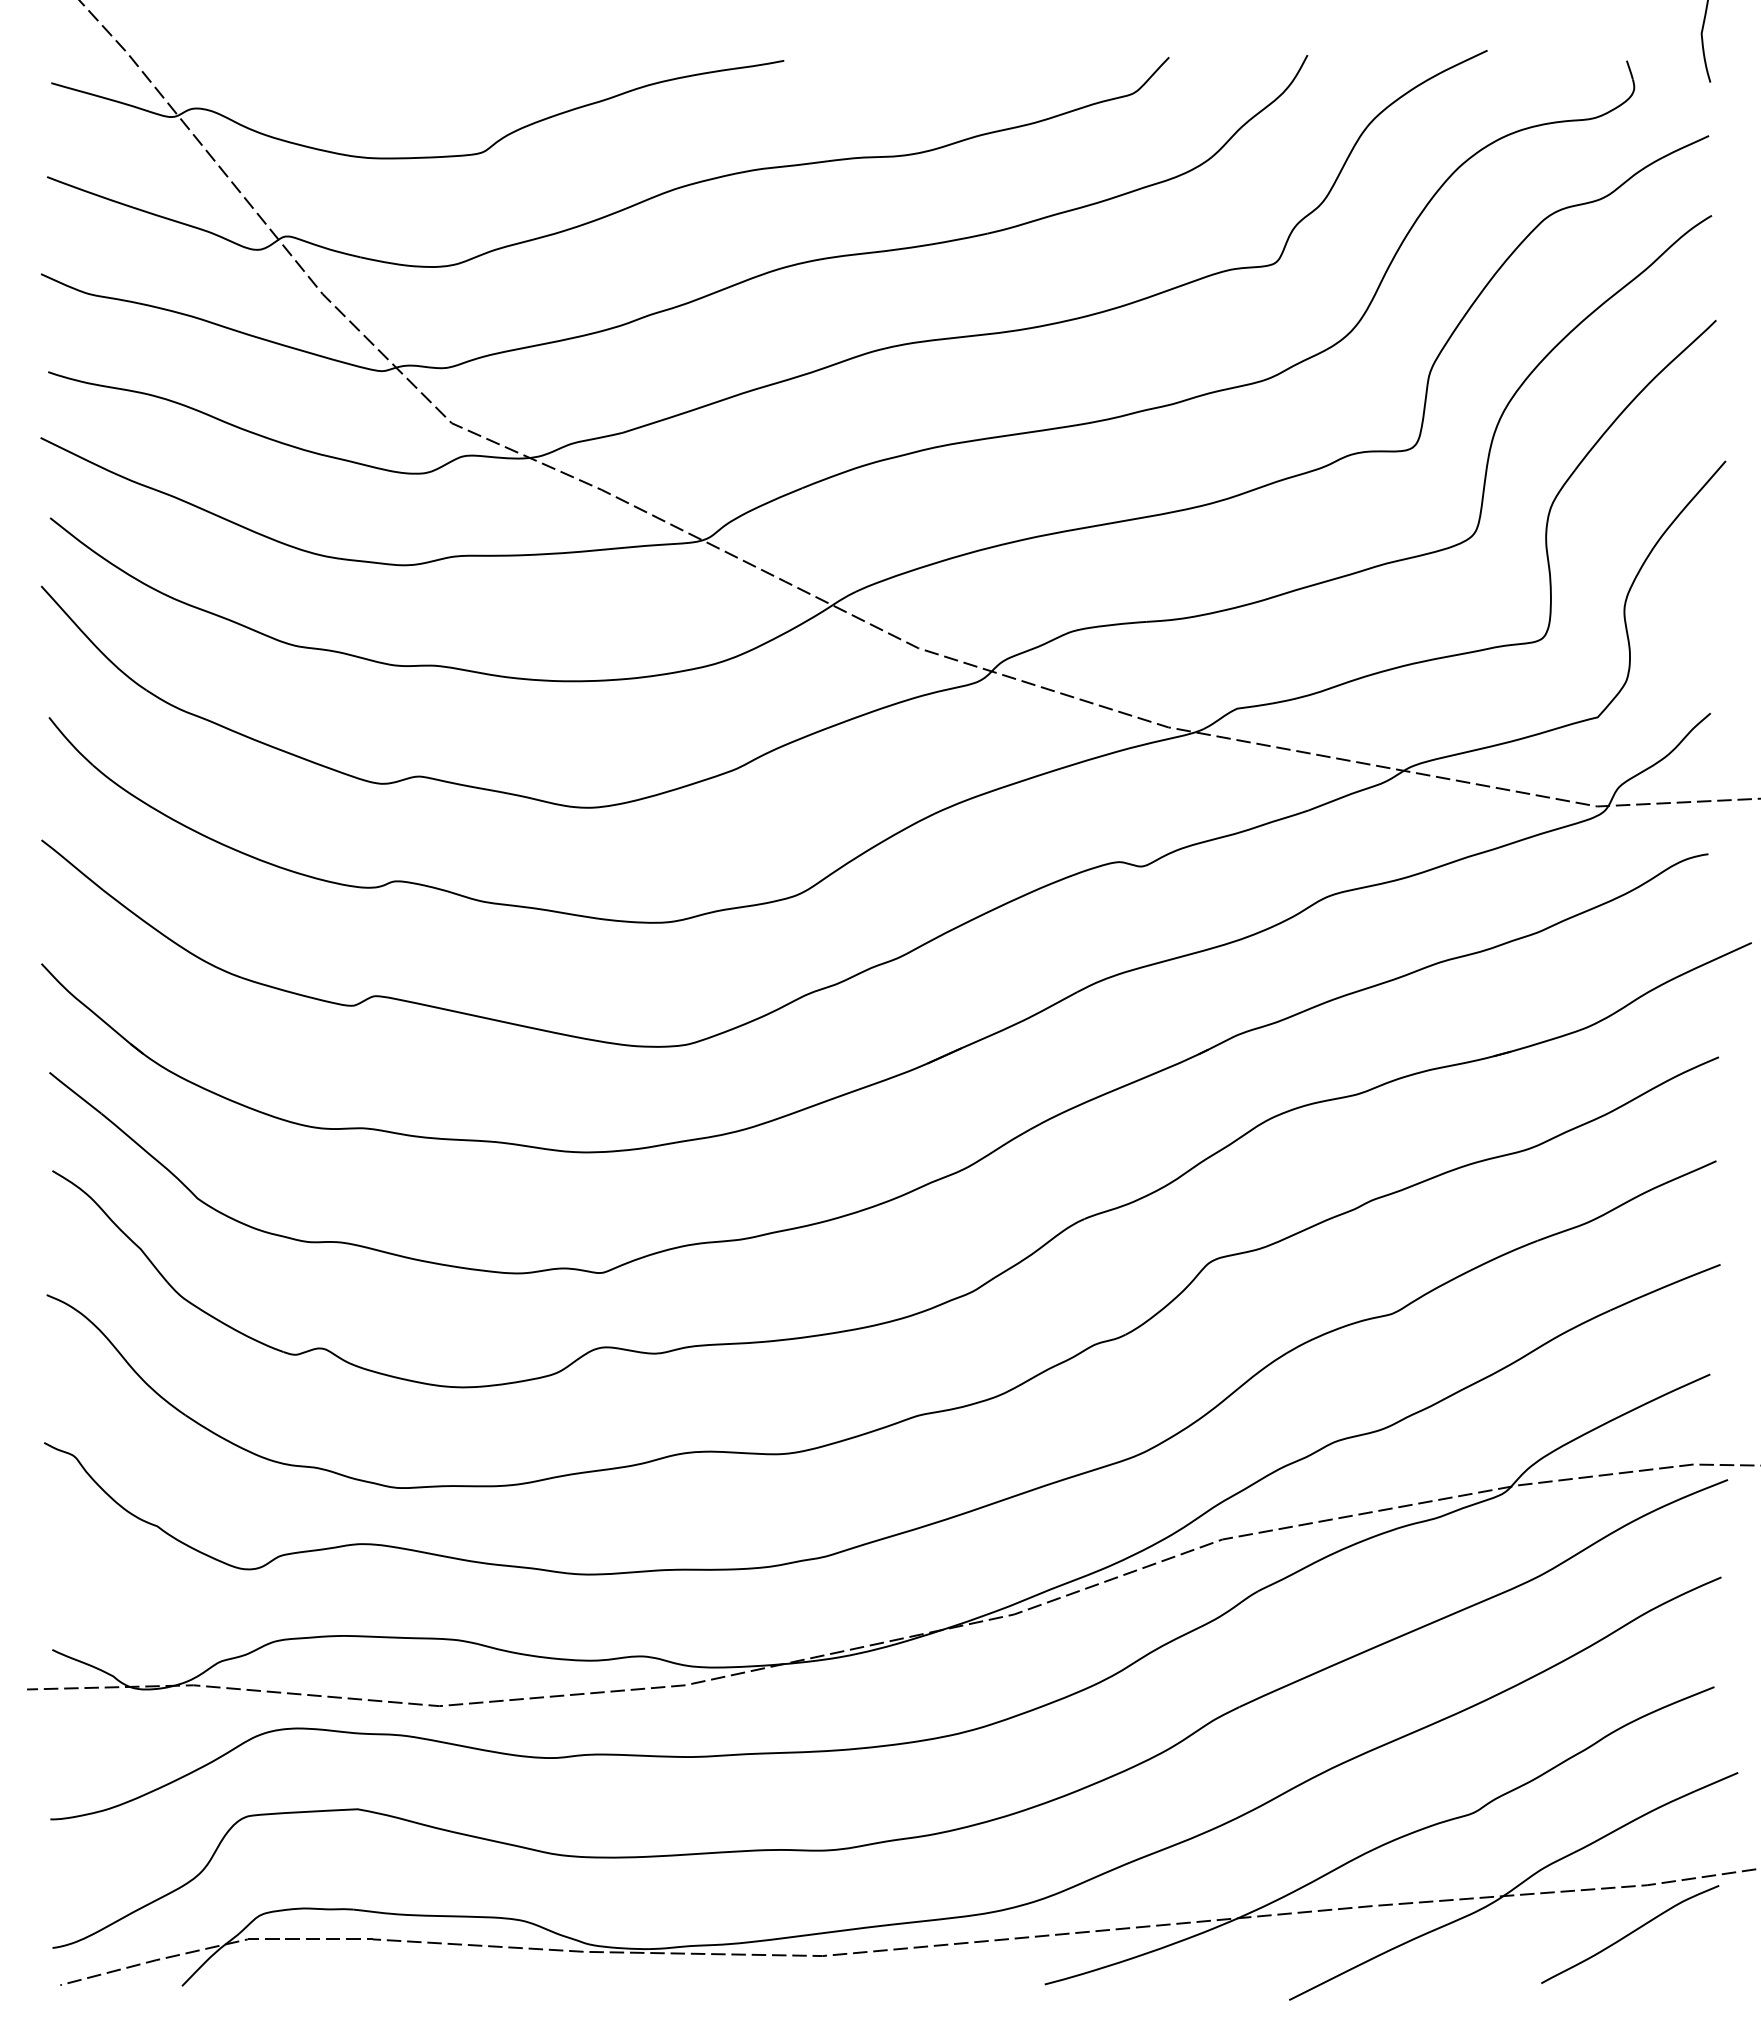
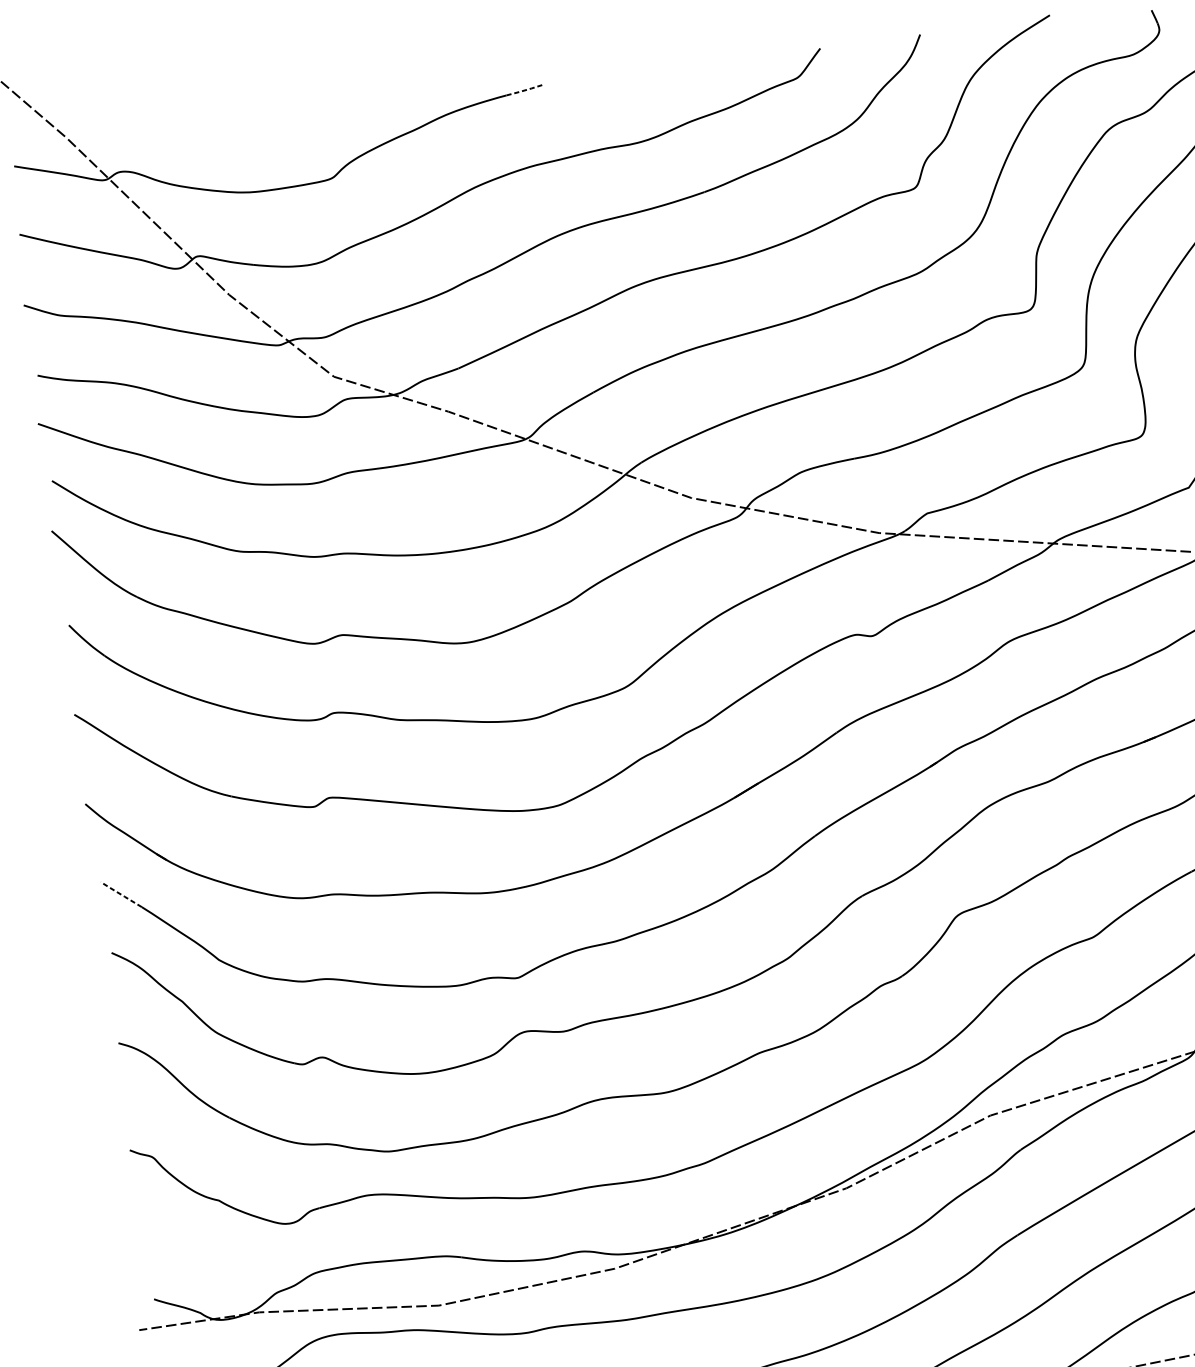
line: (758, 65) -> (524, 90), solid -> dashed
line: (75, 1093) -> (121, 894), solid -> dashed

